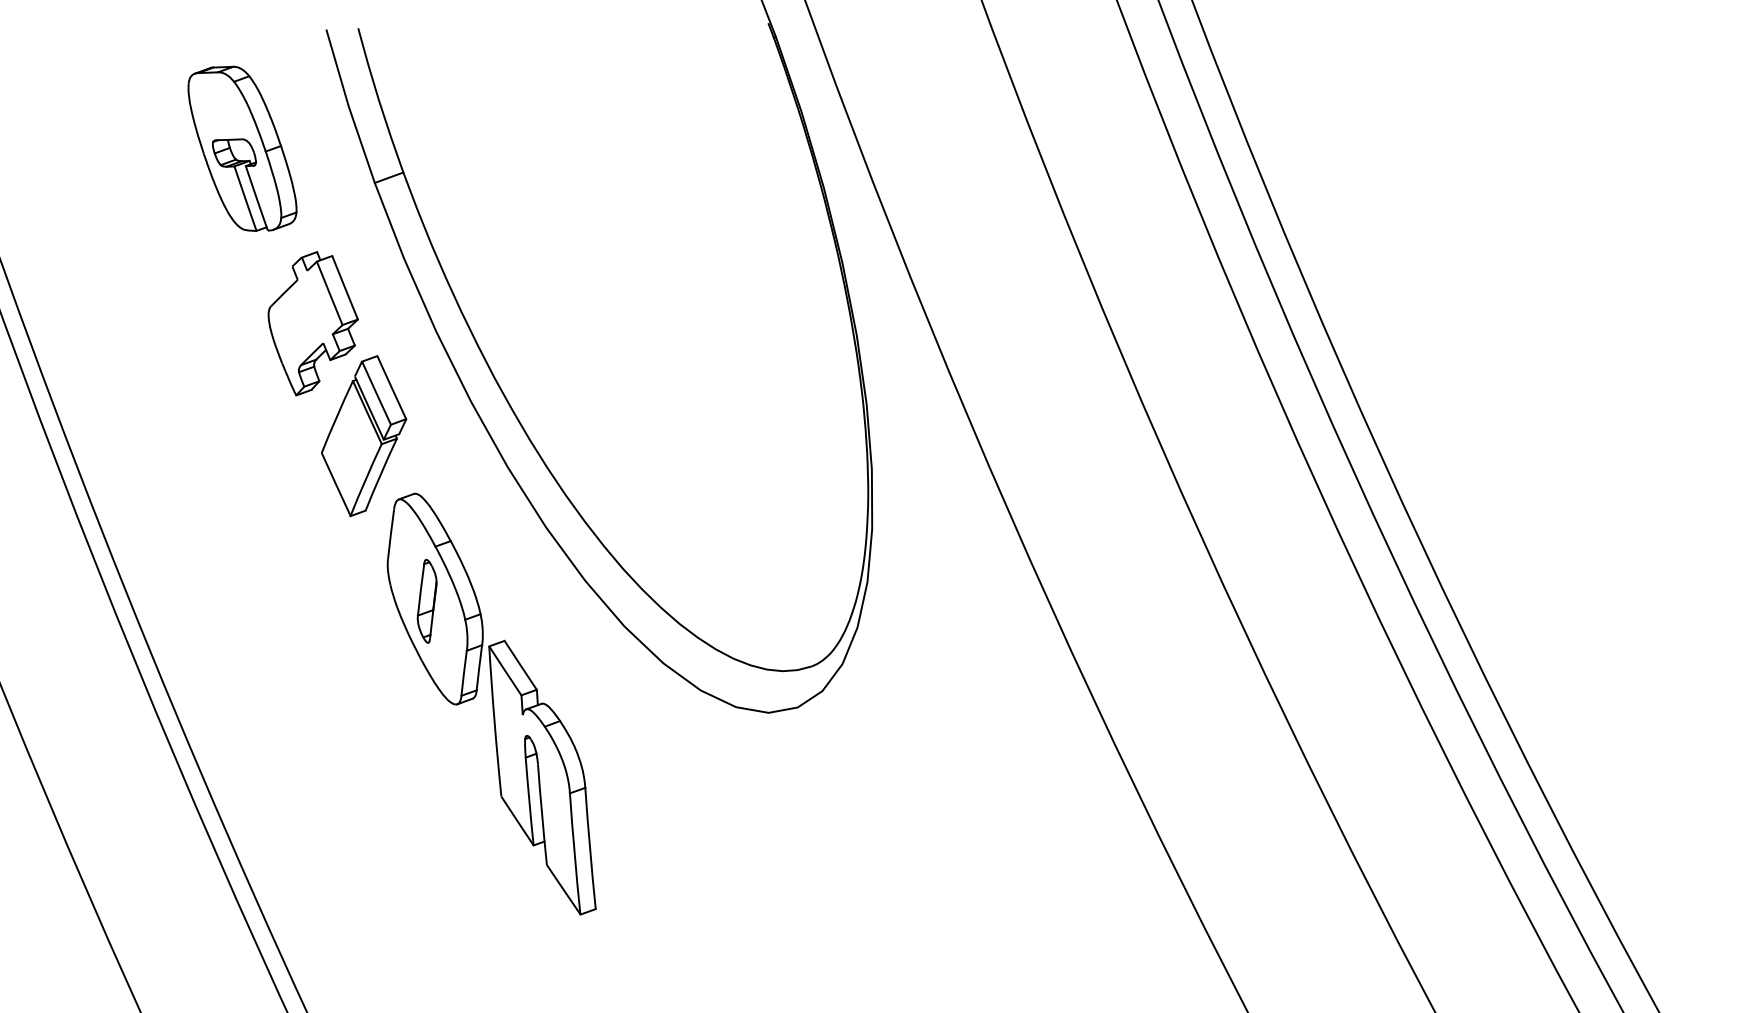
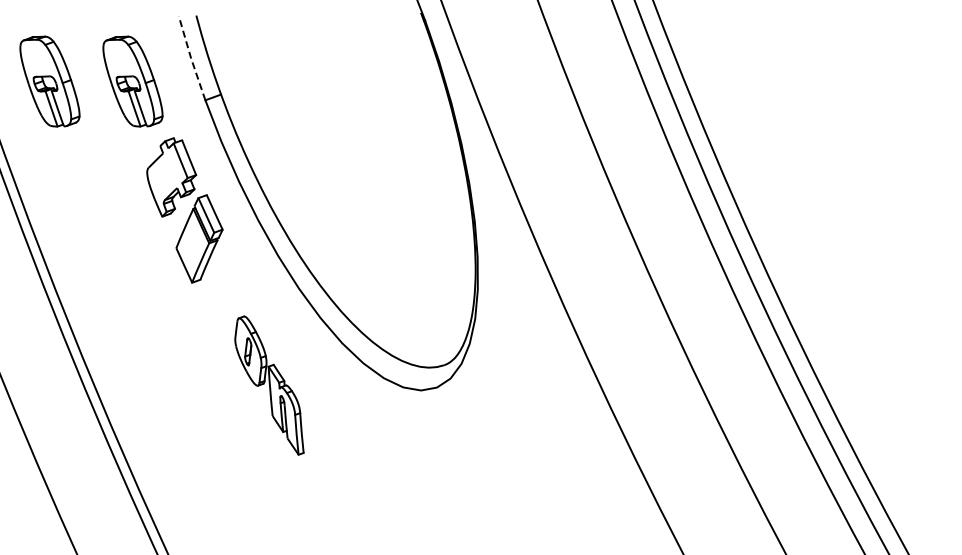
line: (349, 106) -> (191, 58), solid -> dashed
part: (90, 148) -> (49, 81), added
part: (491, 703) -> (269, 385), size x0.6

